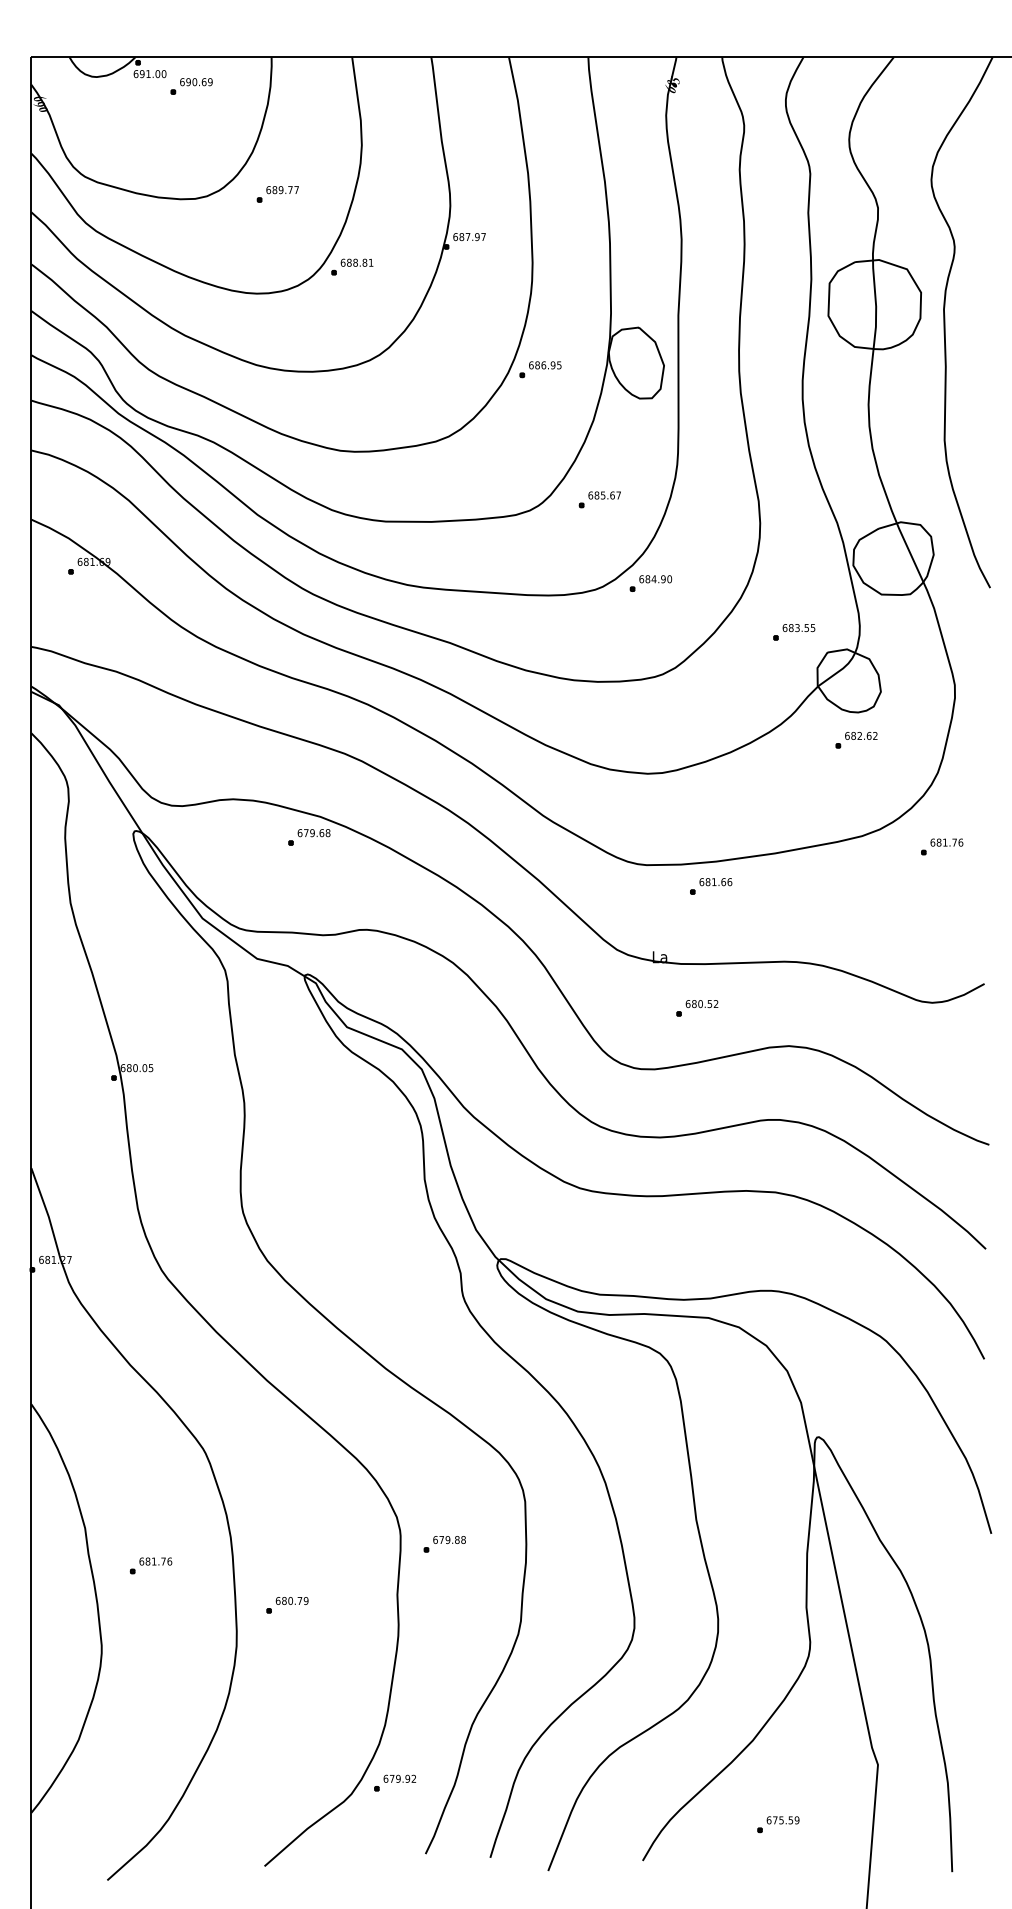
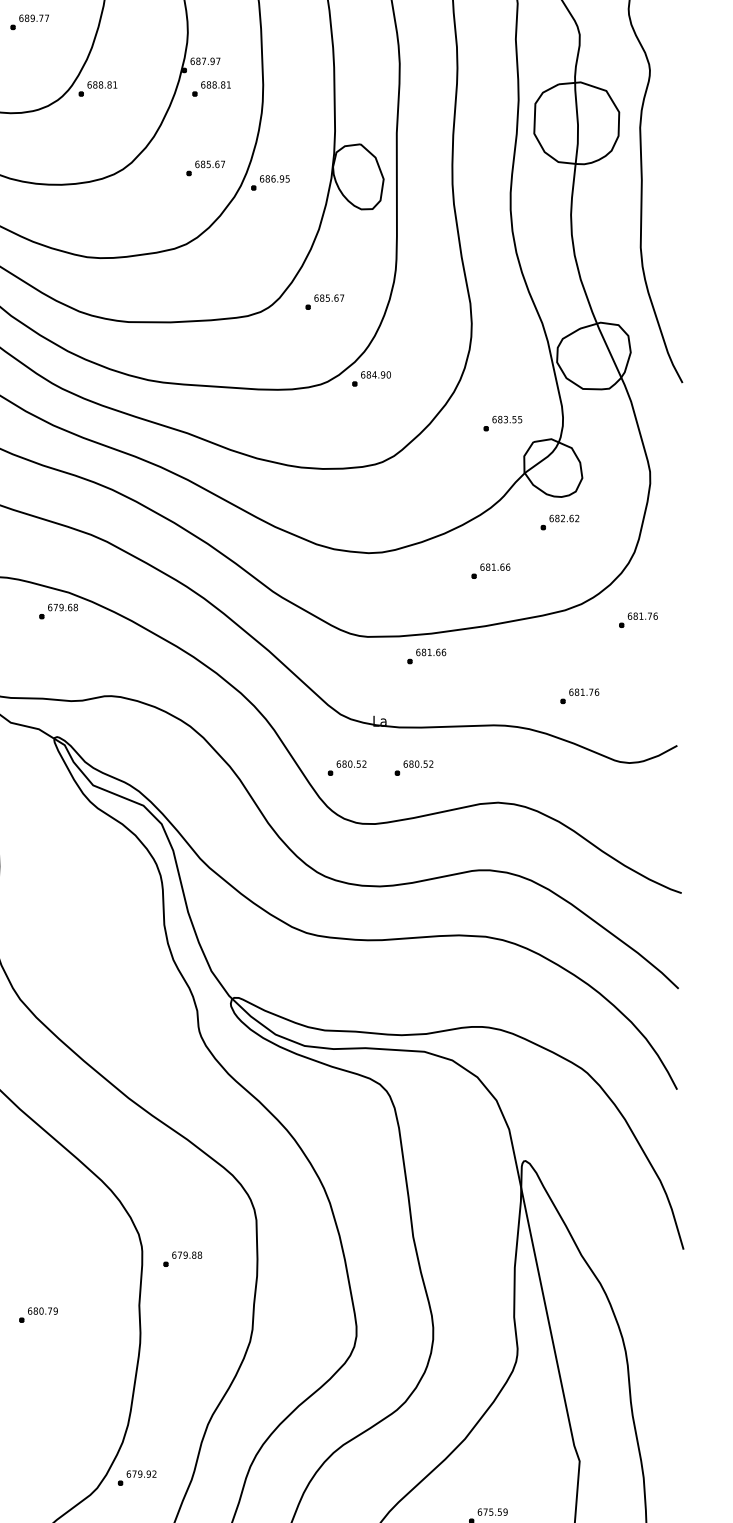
part: (476, 266) -> (211, 88), added
part: (469, 353) -> (205, 168), added
part: (781, 793) -> (491, 571), added
part: (878, 929) -> (580, 695), added
part: (624, 1008) -> (347, 768), added

